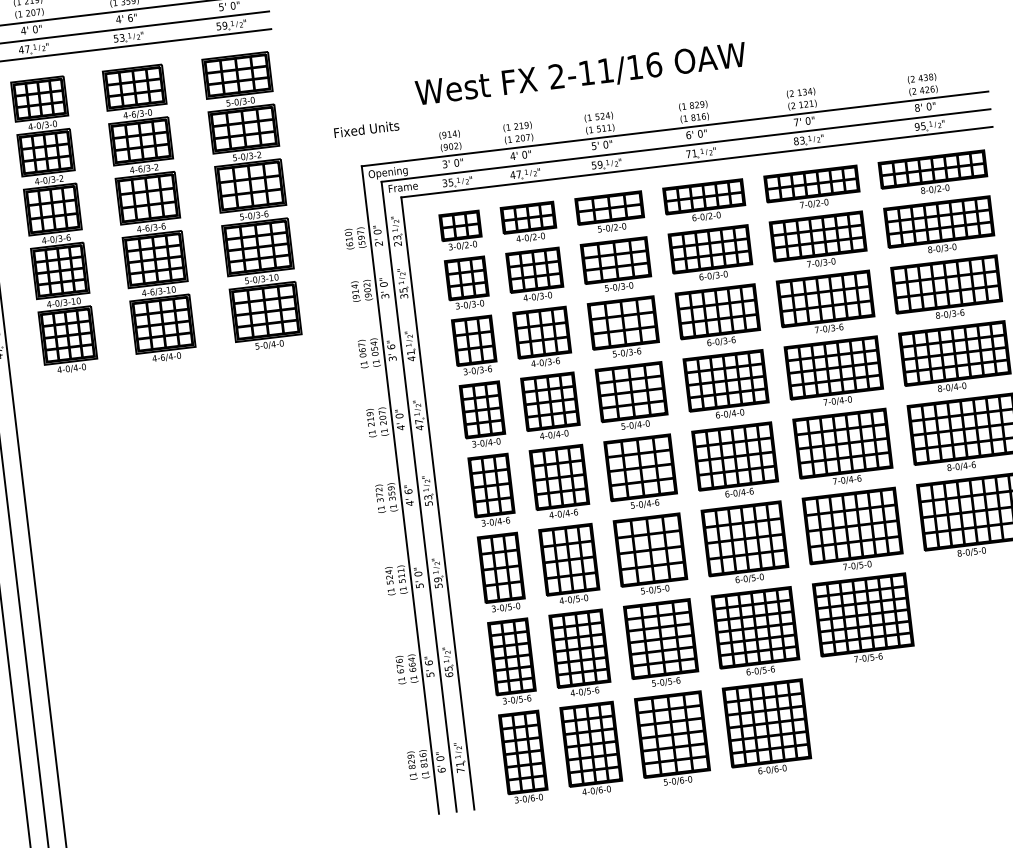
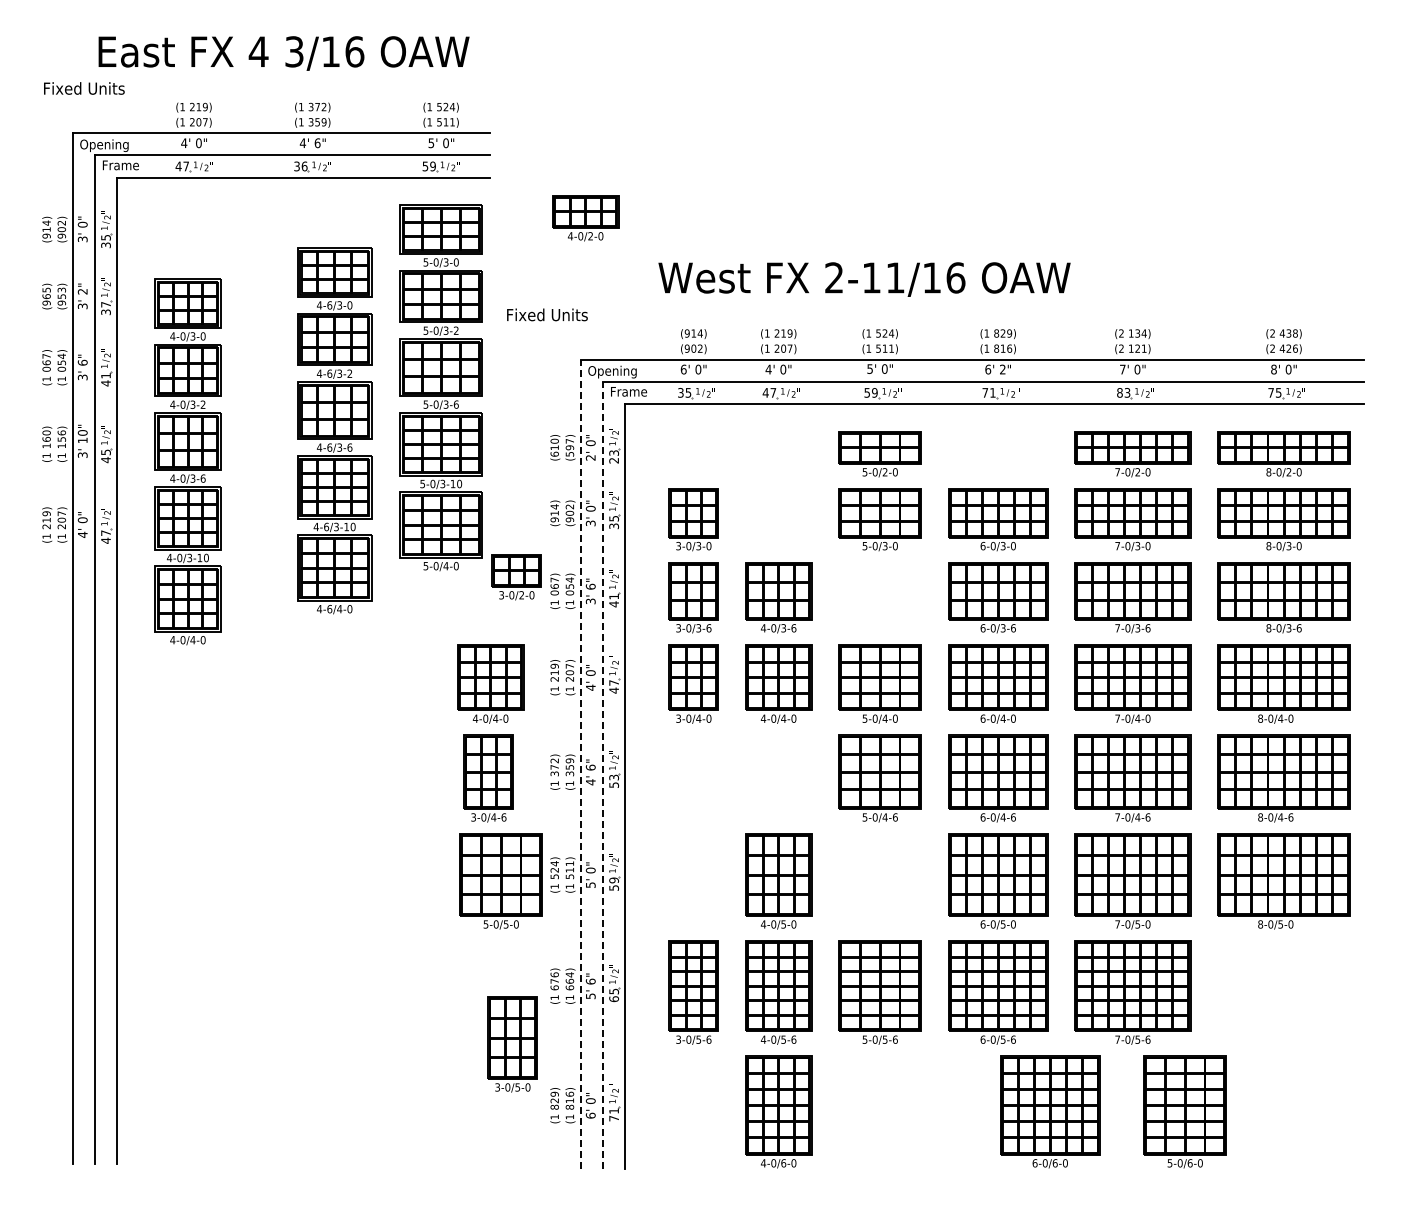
text: (118, 38) -> (300, 166), 53 -> 36
text: (917, 126) -> (1271, 392), 95 -> 75
text: (366, 128) -> (547, 314), moved
text: (700, 133) -> (1002, 369), 0" -> 2"
text: (444, 164) -> (683, 369), 3' -> 6'
part: (705, 202) -> (998, 454), removed
part: (149, 214) -> (334, 430), moved
part: (528, 223) -> (585, 218), moved
part: (54, 225) -> (187, 461), moved
part: (460, 231) -> (516, 577), moved
part: (535, 275) -> (778, 519), removed
part: (623, 328) -> (879, 597), removed
part: (320, 433) -> (490, 683), added
part: (559, 482) -> (778, 778), removed
line: (400, 490) -> (580, 764), solid -> dashed
part: (491, 490) -> (488, 778), moved
line: (419, 496) -> (603, 774), solid -> dashed
part: (650, 555) -> (500, 881), moved
part: (501, 573) -> (512, 1044), moved
part: (767, 728) -> (1050, 1111), moved
part: (672, 739) -> (1184, 1111), moved
part: (523, 757) -> (693, 1111), removed

